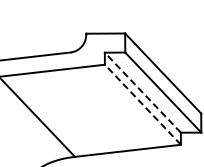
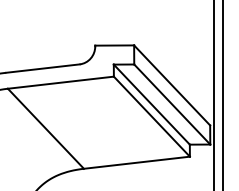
line: (142, 92) -> (151, 104), dashed -> solid
line: (142, 104) -> (151, 116), dashed -> solid

